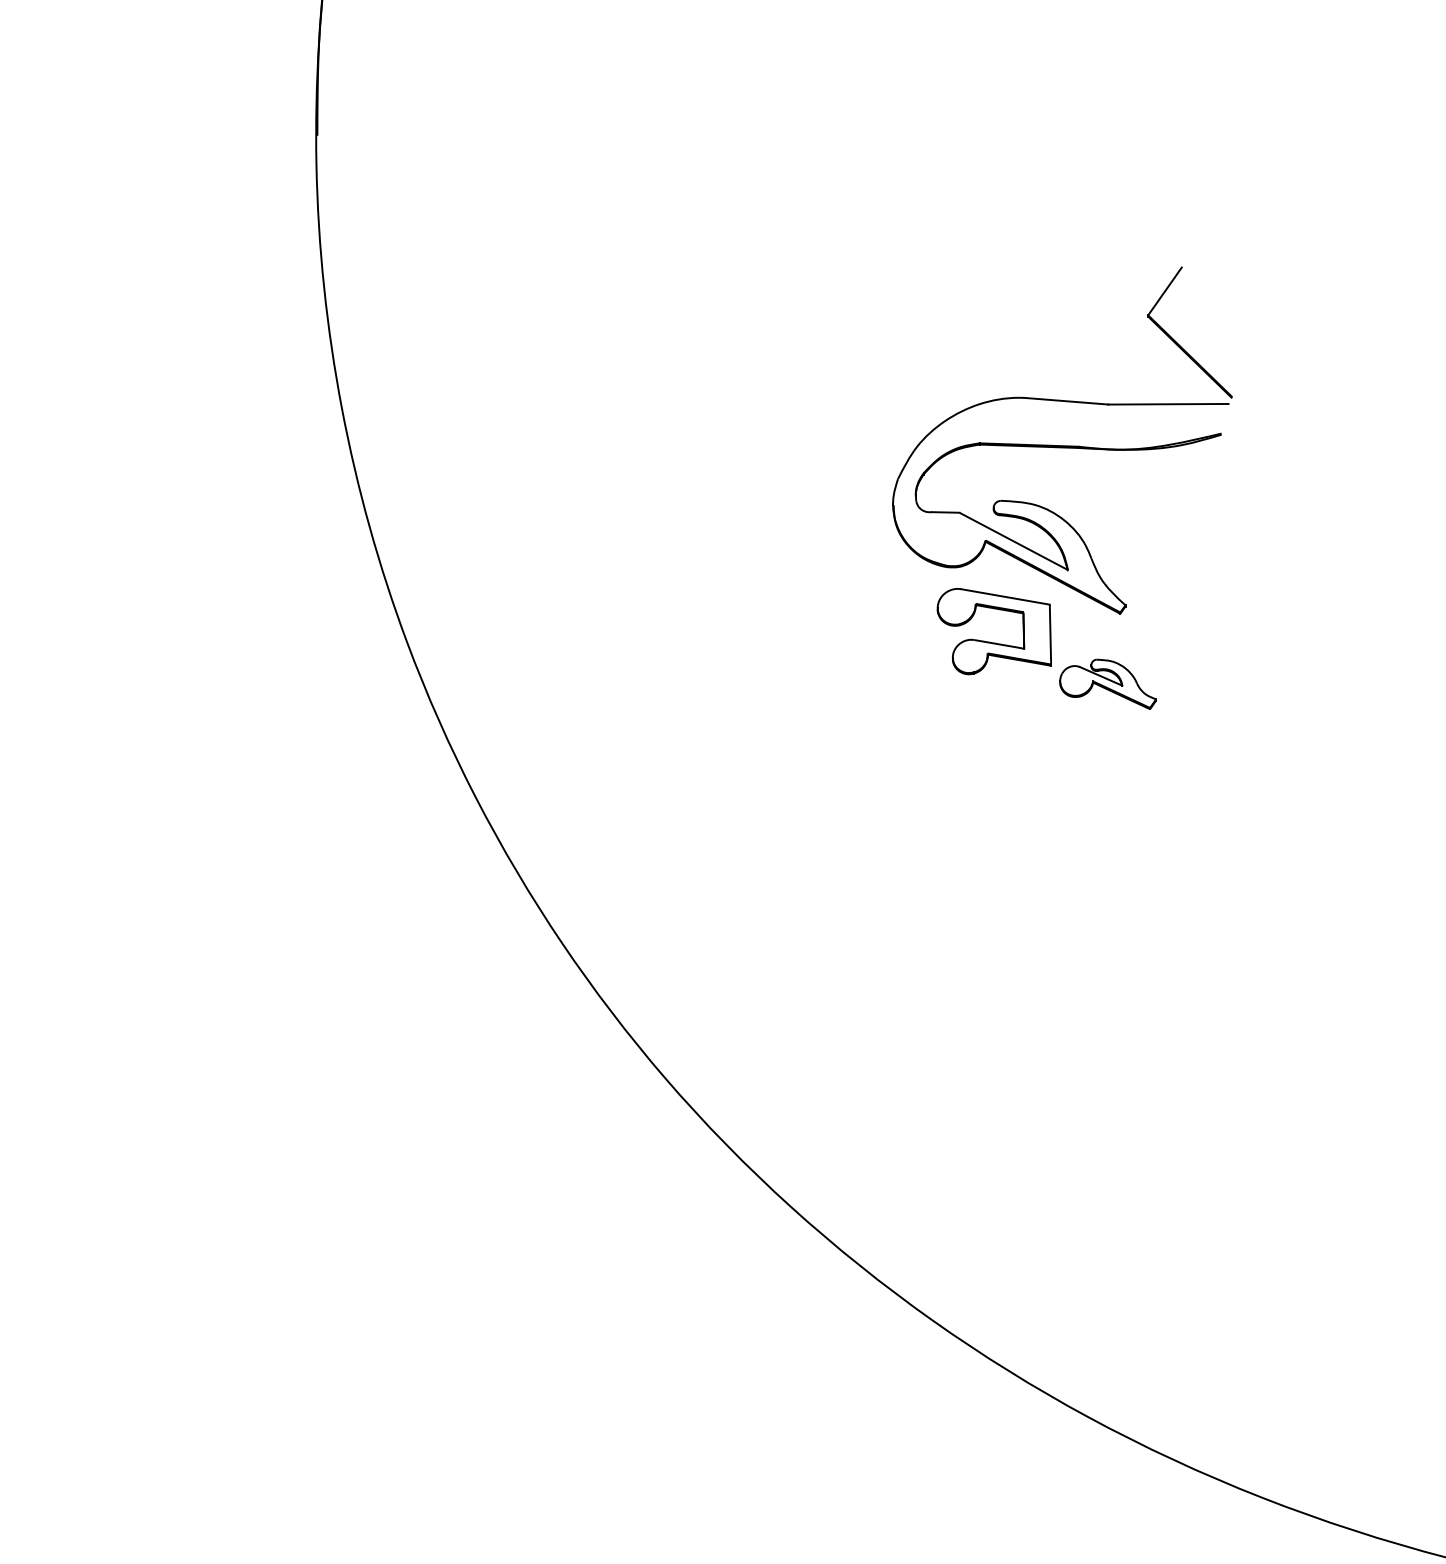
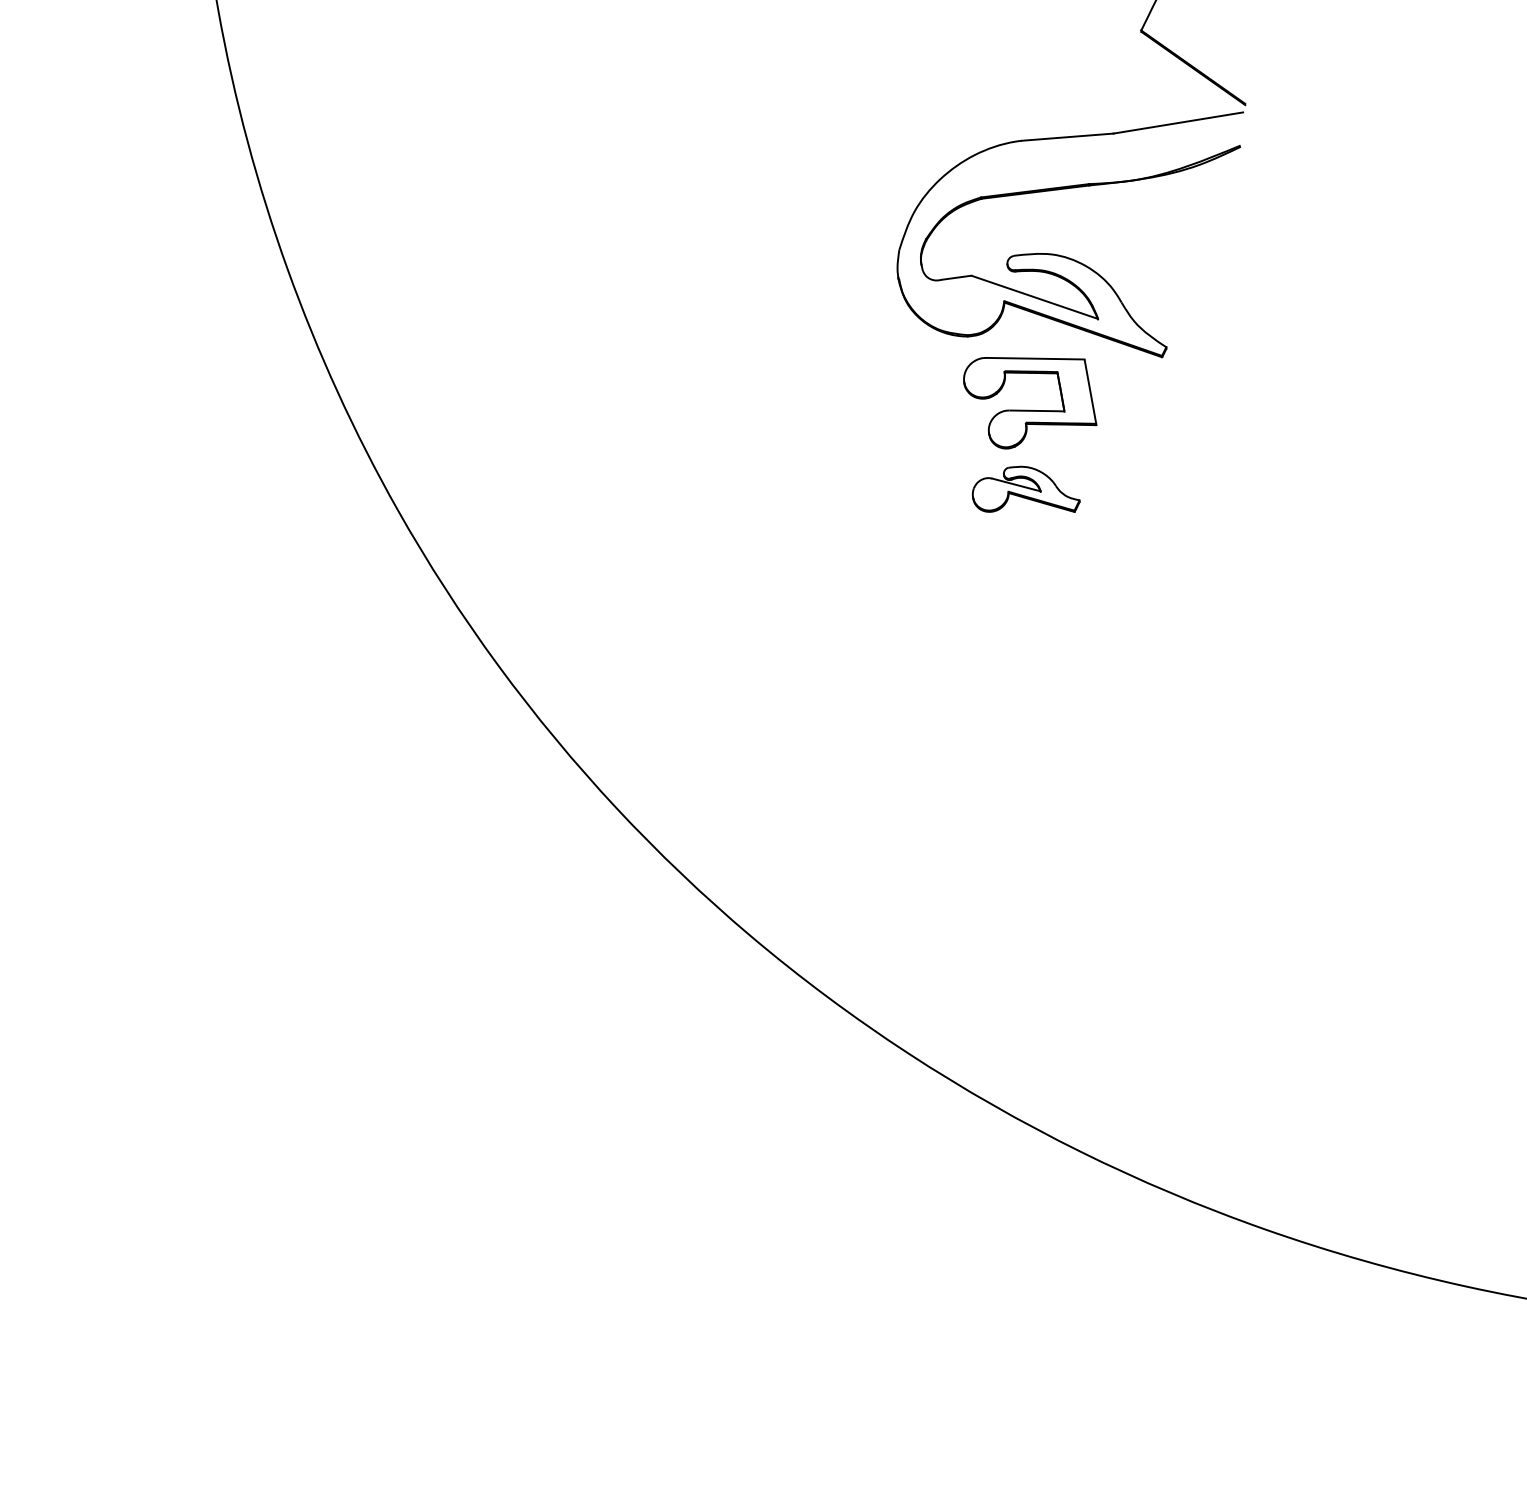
part: (1107, 683) -> (1024, 491), moved

